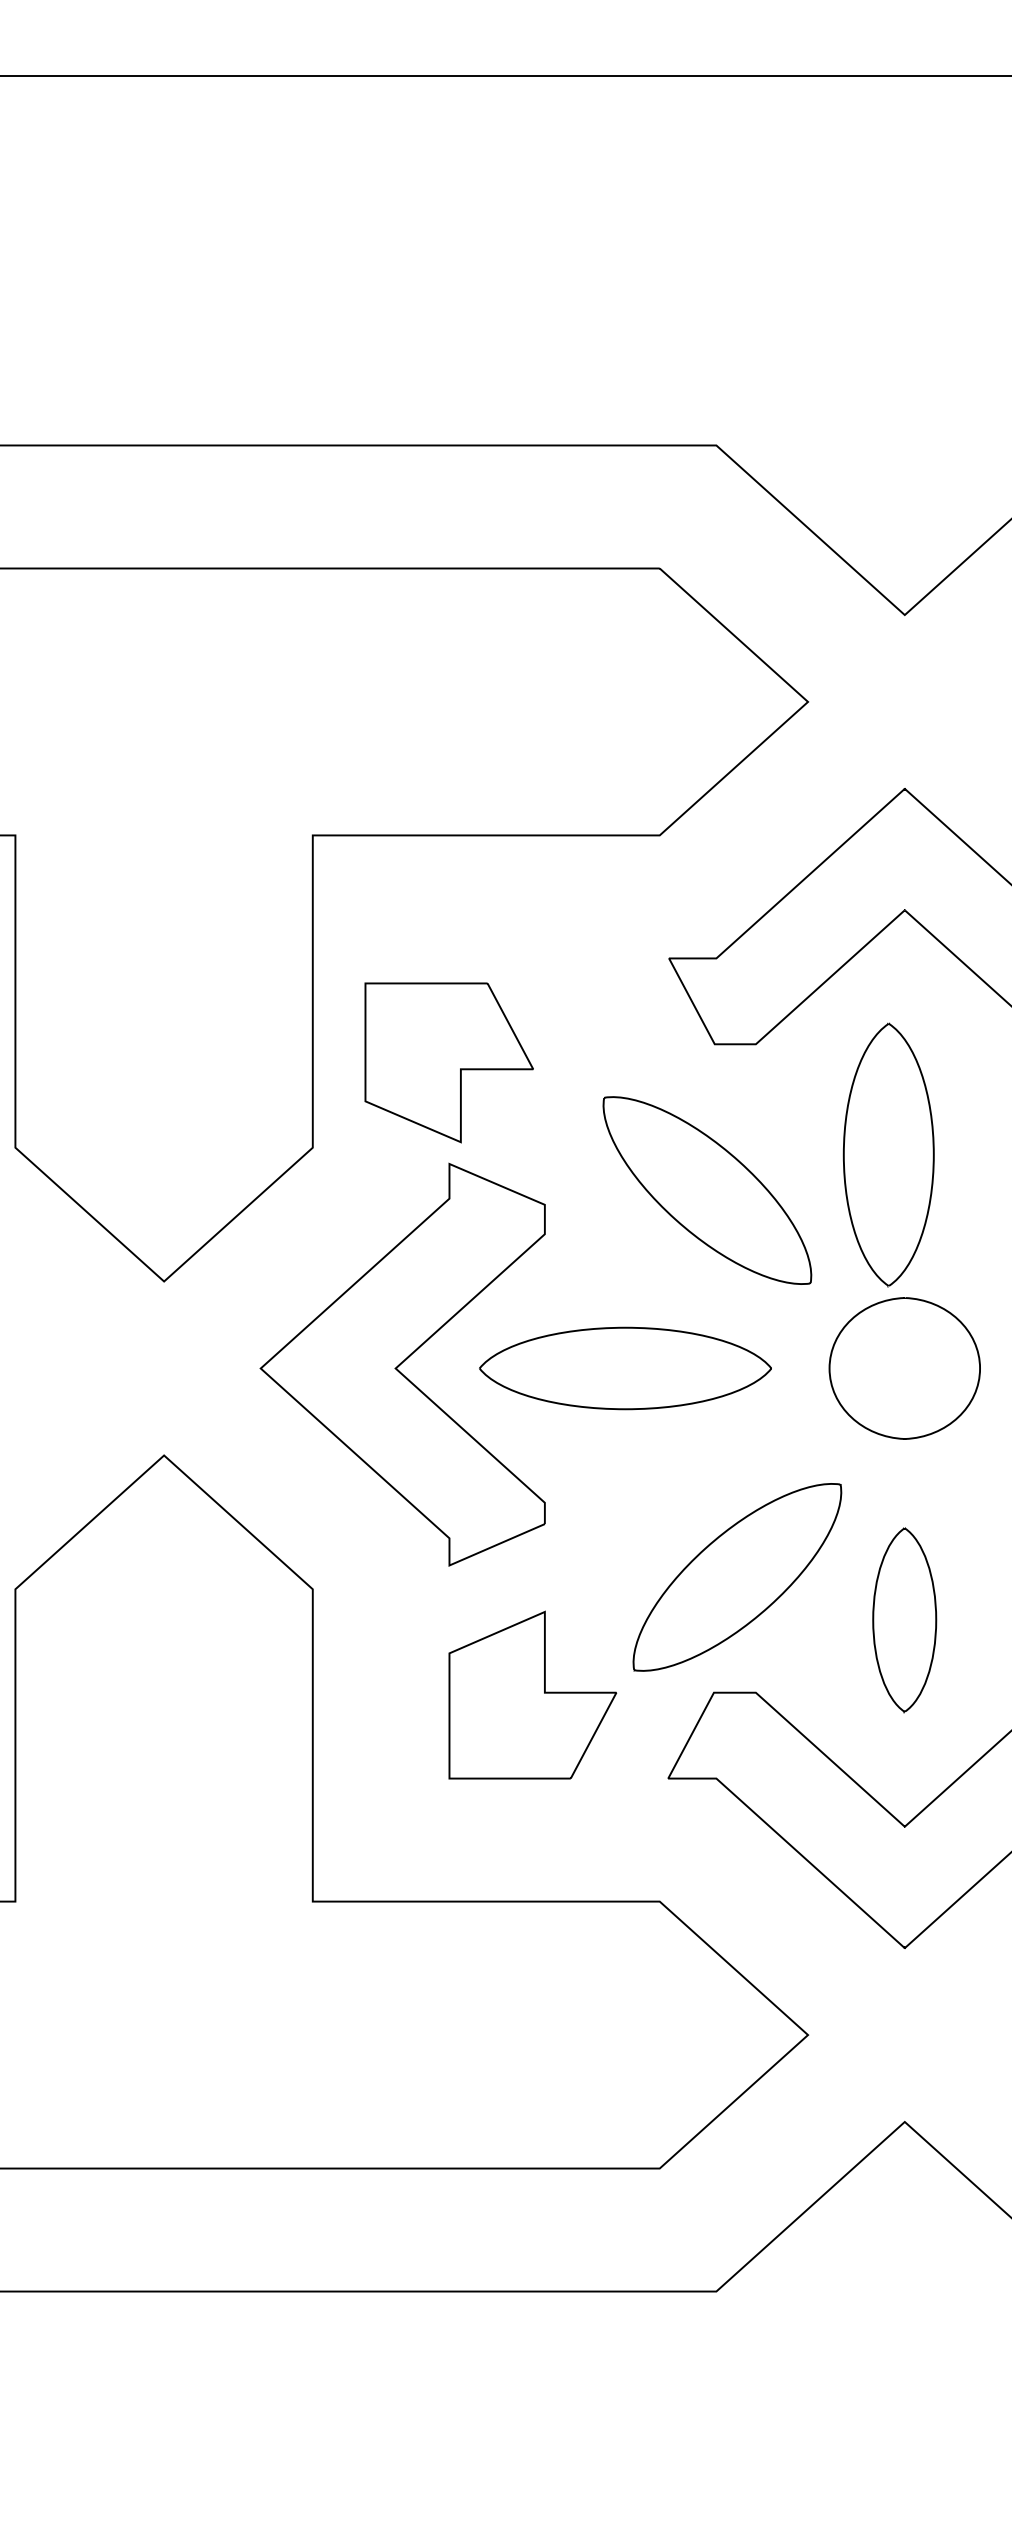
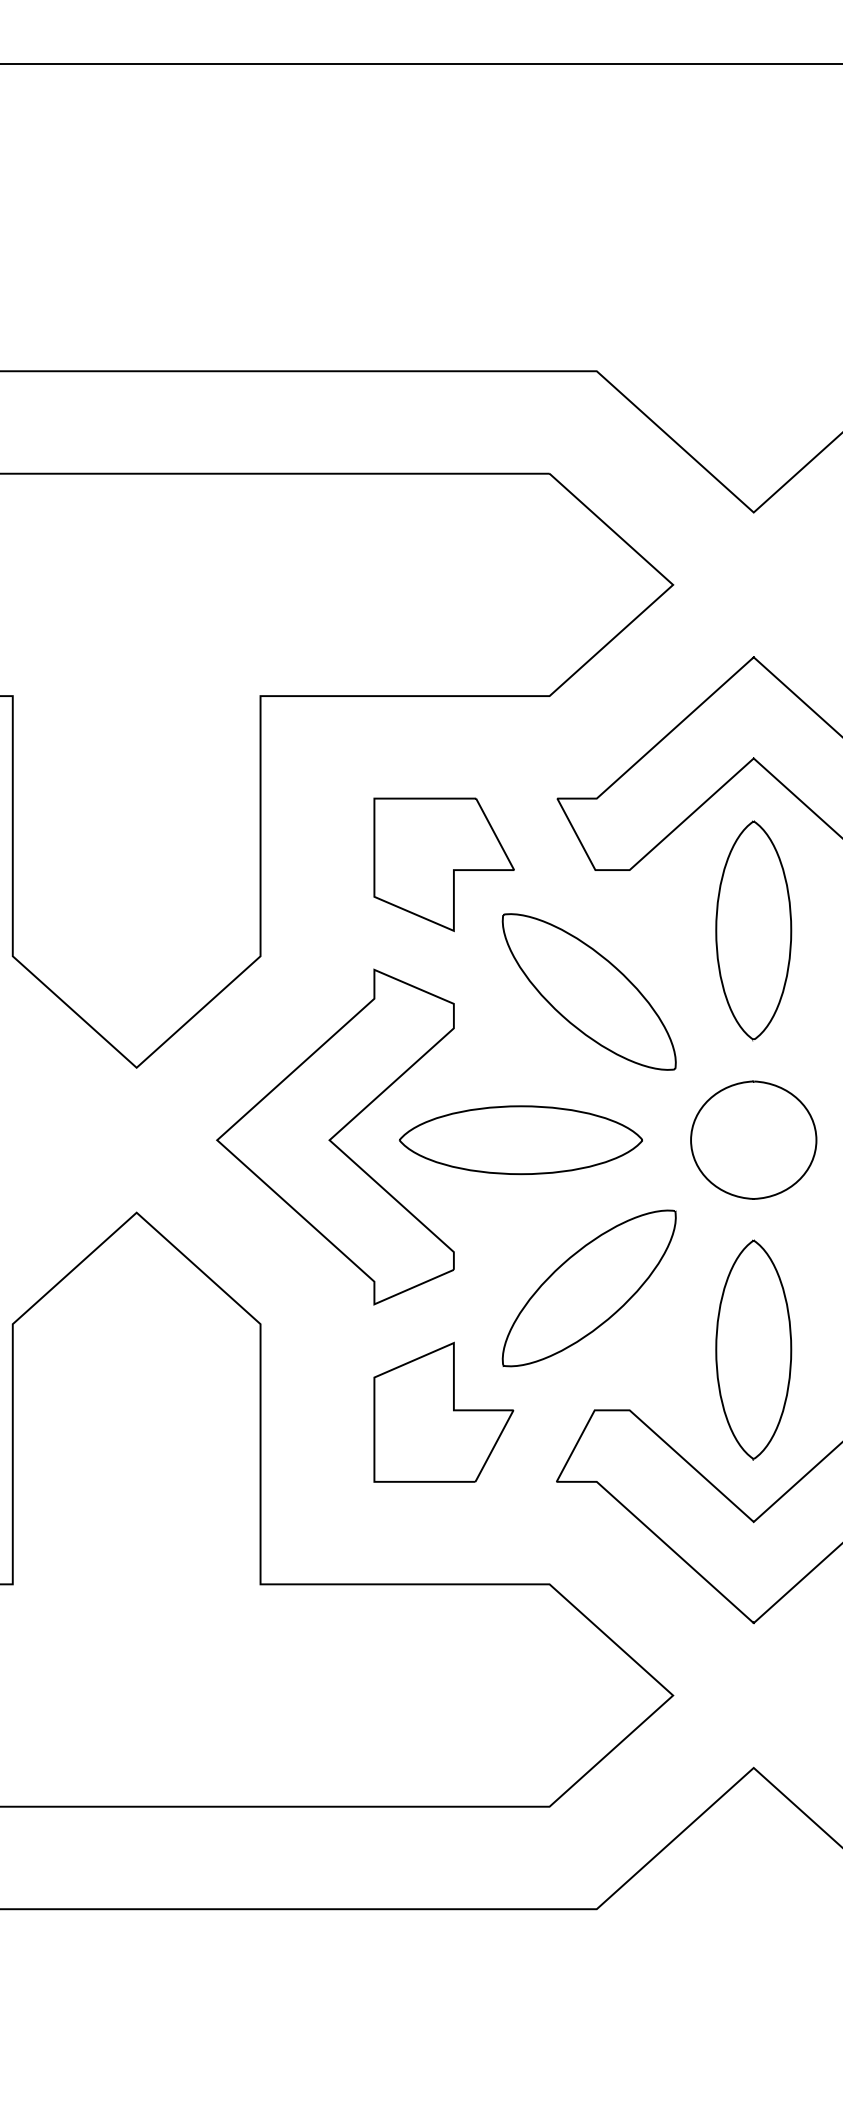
part: (448, 1062) -> (443, 864), moved
part: (888, 1154) -> (753, 930), moved
part: (737, 1577) -> (589, 1288), moved
part: (904, 1619) -> (753, 1349), size x1.43

